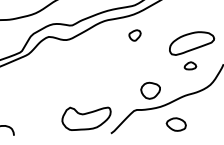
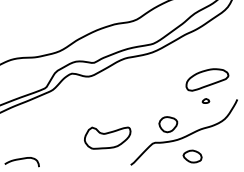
part: (134, 35) -> (153, 72), removed
part: (189, 65) -> (205, 100), size x0.6
part: (86, 118) -> (107, 137), moved

